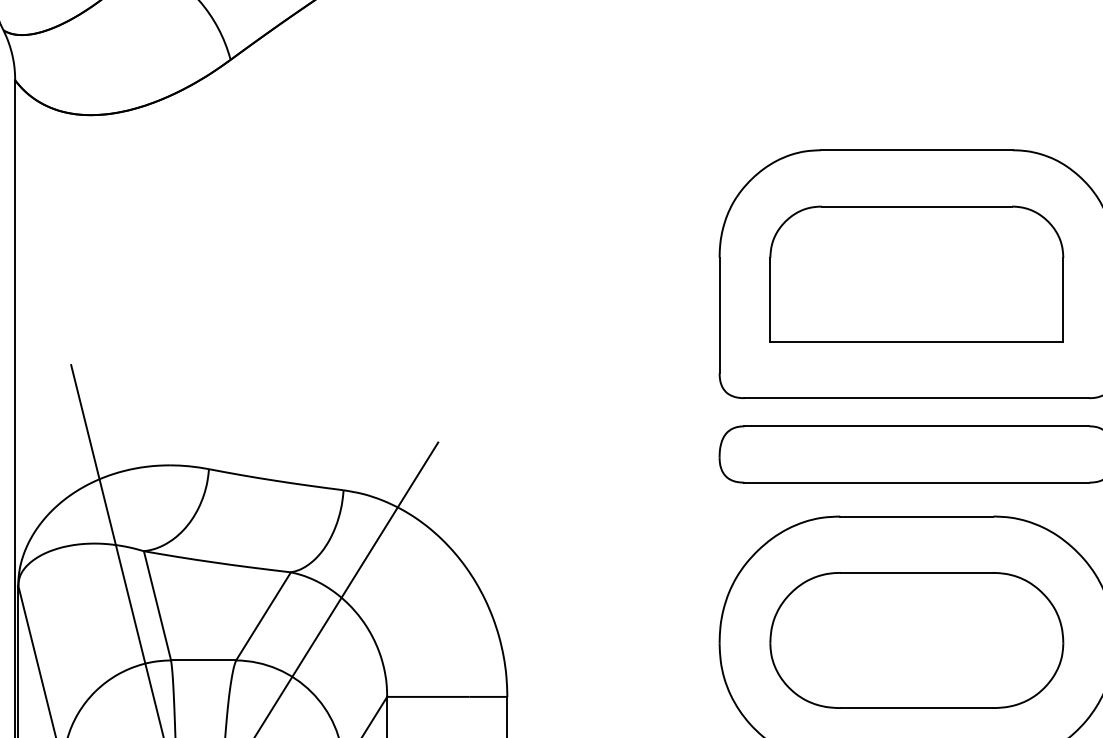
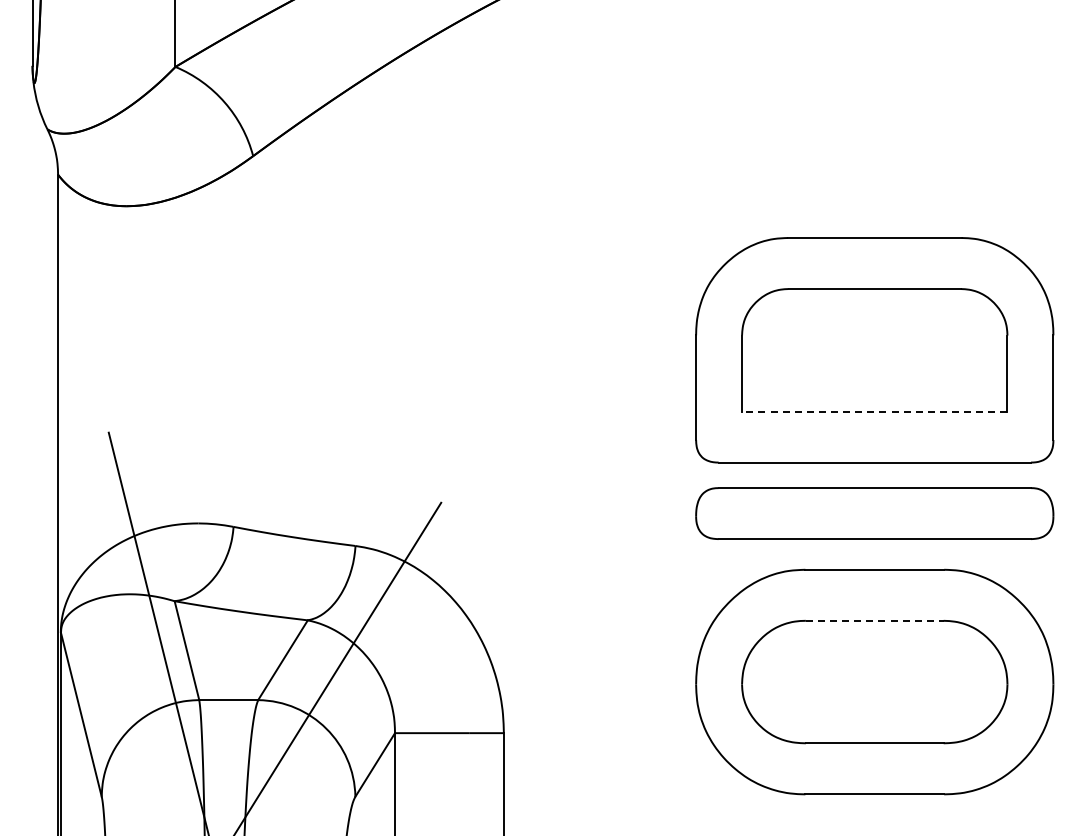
line: (916, 341) -> (874, 411), solid -> dashed
line: (916, 572) -> (874, 620), solid -> dashed

